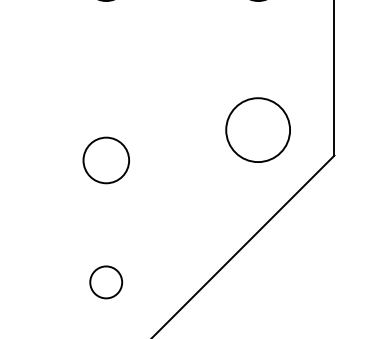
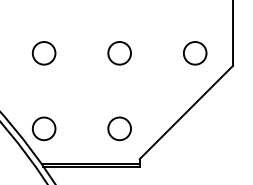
circle: (259, 130) -> (195, 53), size x0.71
circle: (105, 160) -> (119, 53), moved
circle: (105, 281) -> (119, 128), size x1.43

